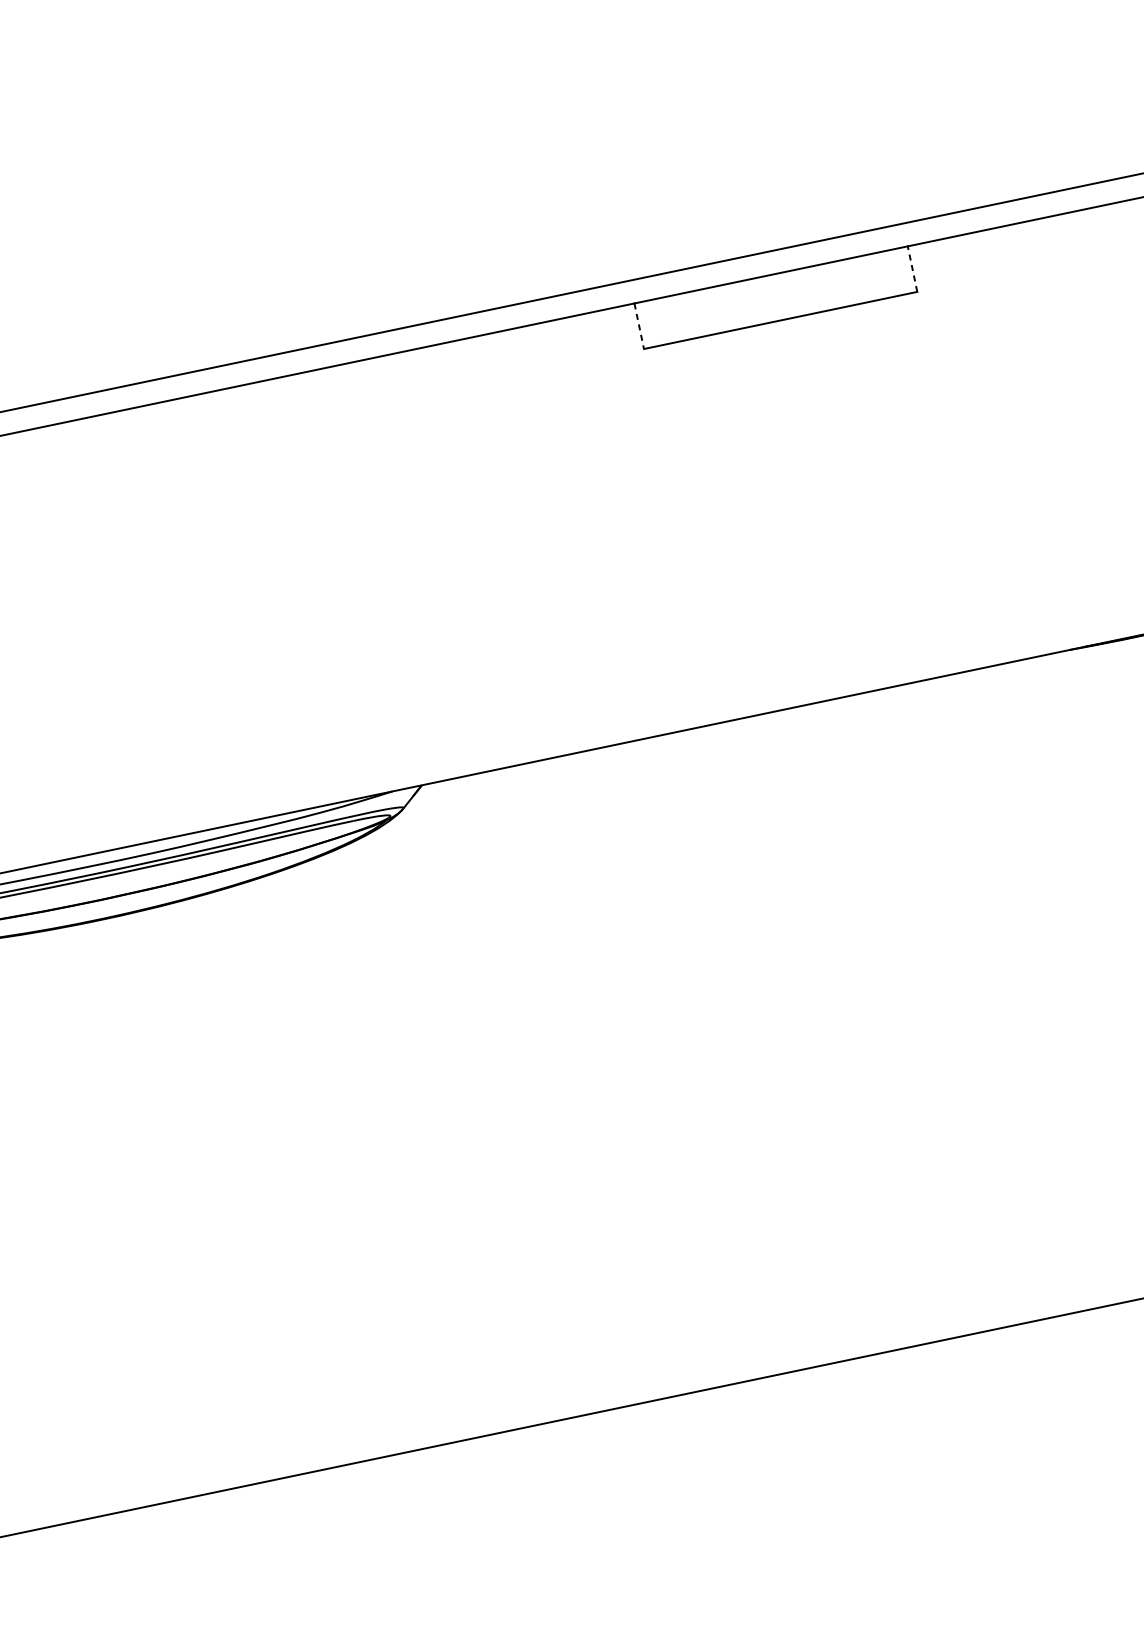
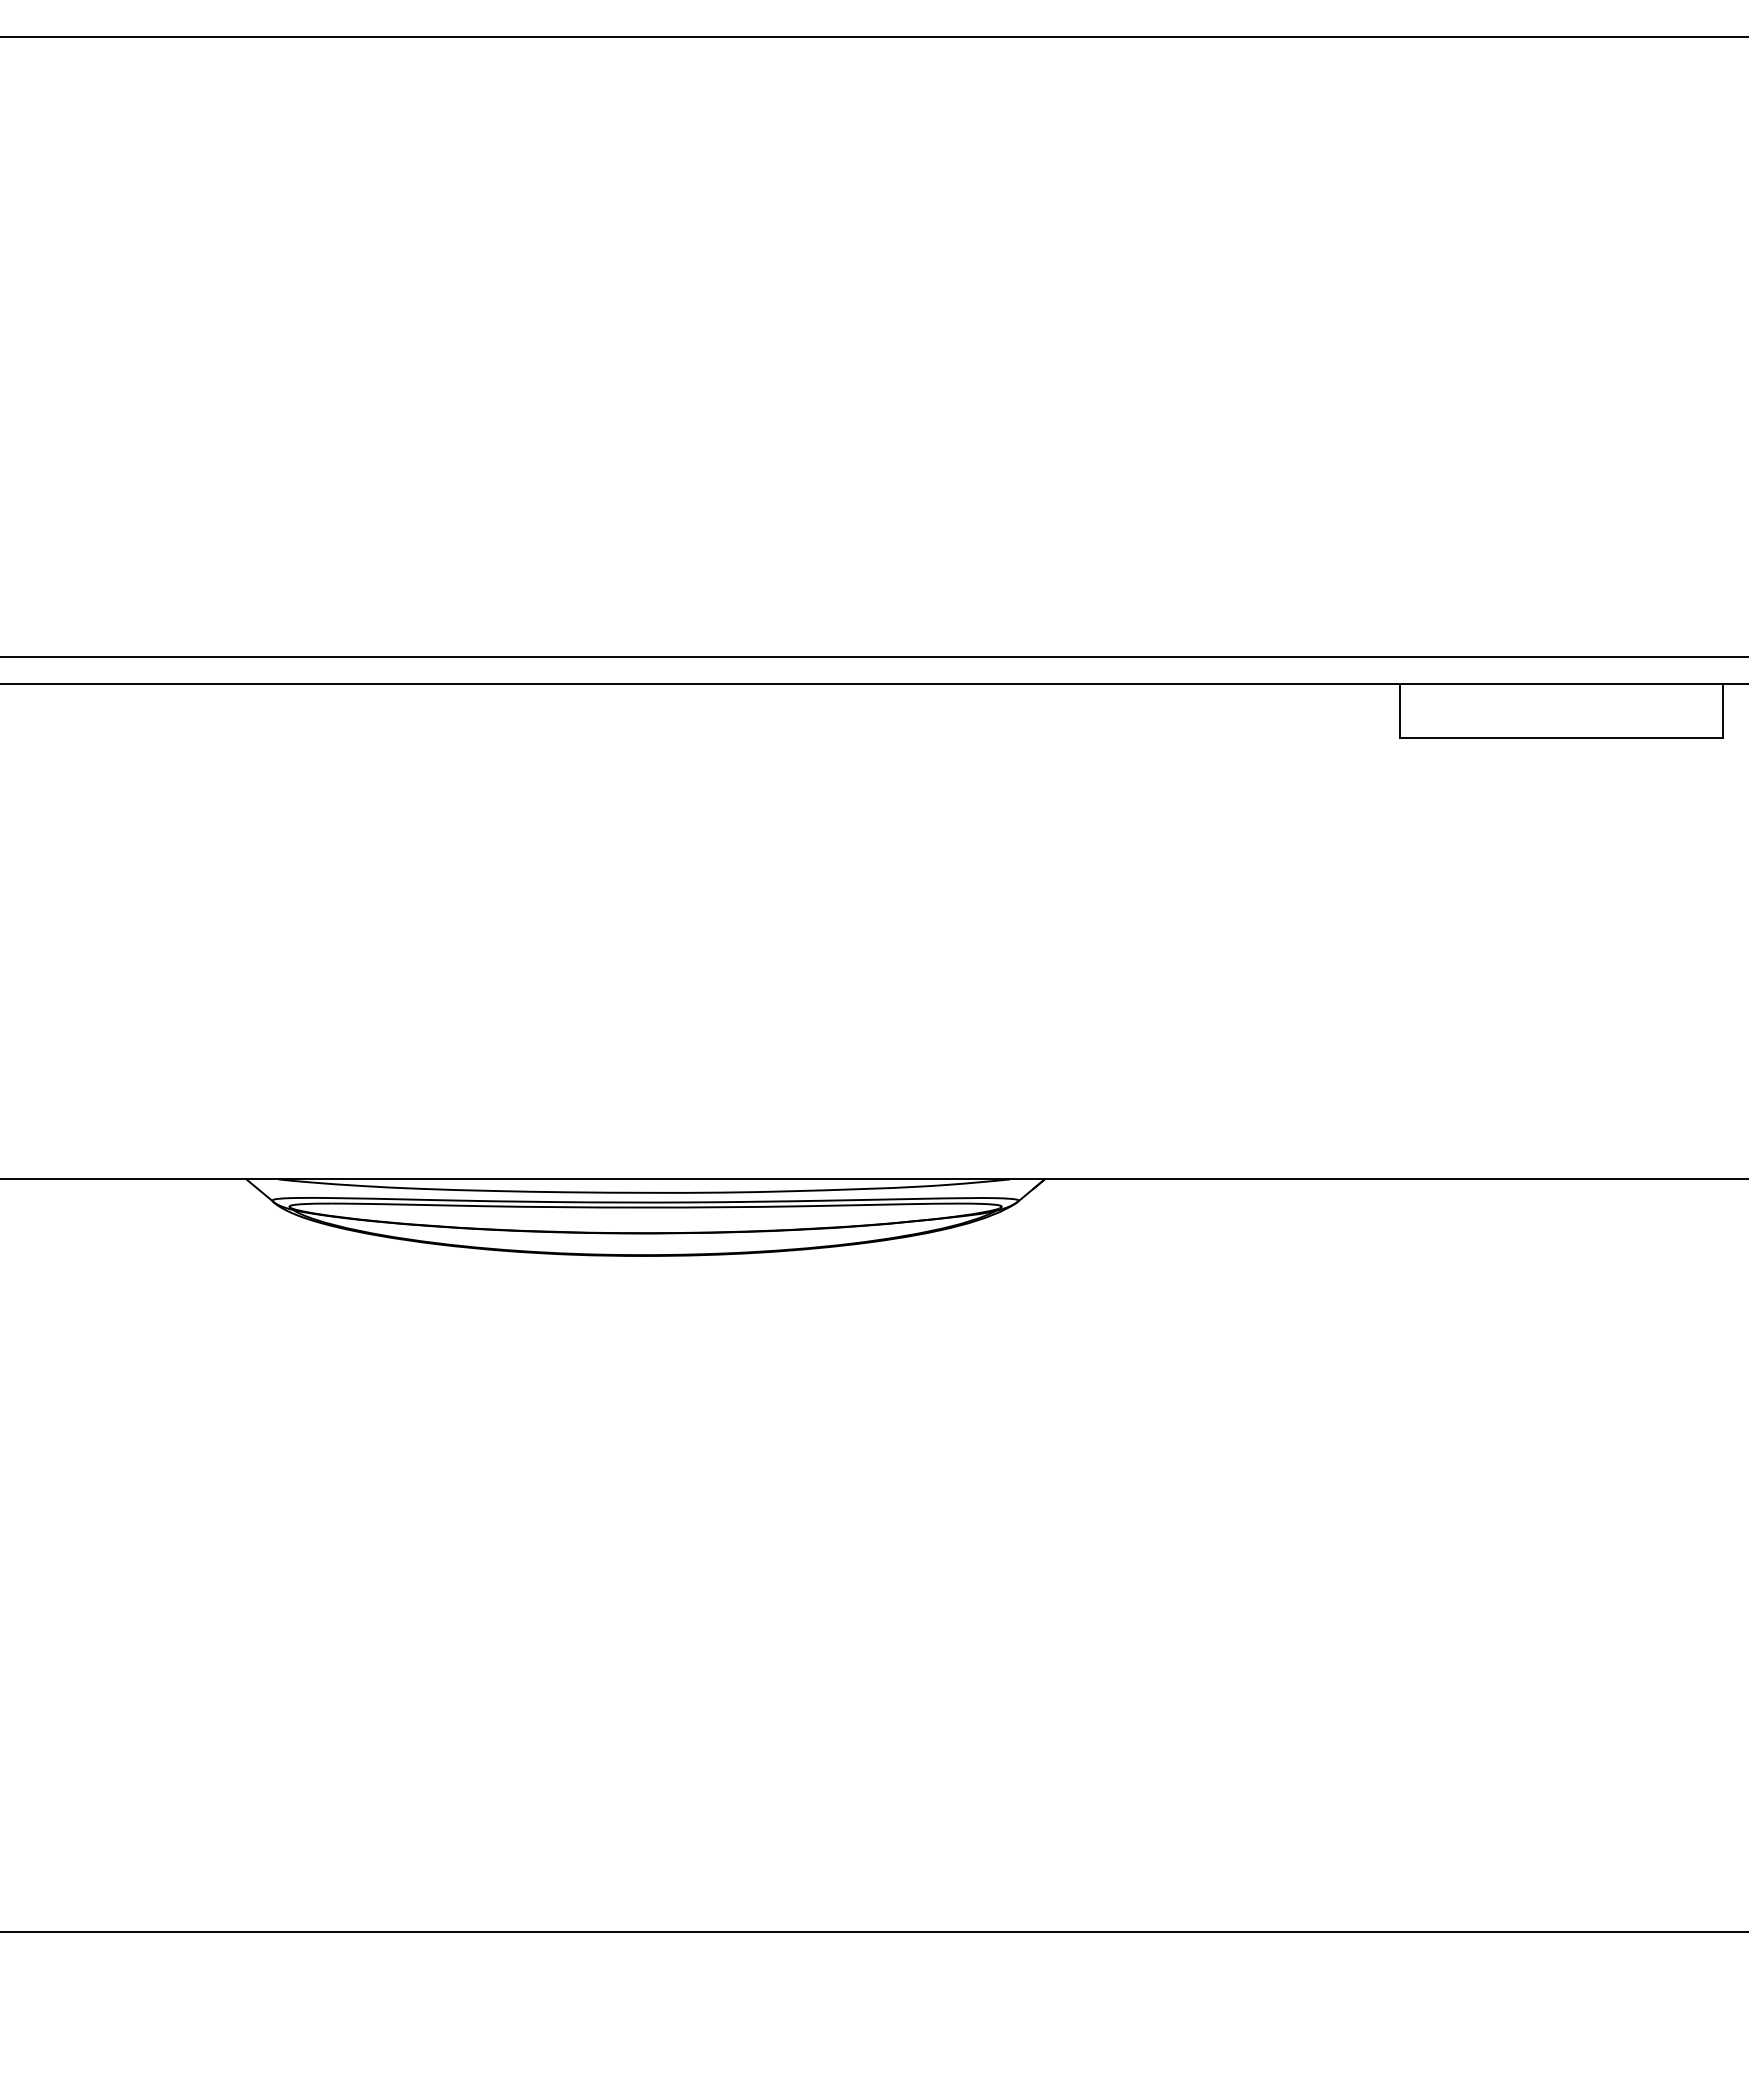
line: (912, 268) -> (1723, 710), dashed -> solid
line: (638, 326) -> (1399, 710), dashed -> solid

